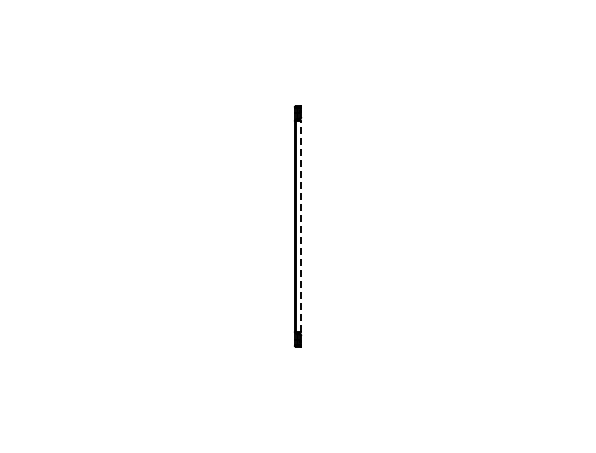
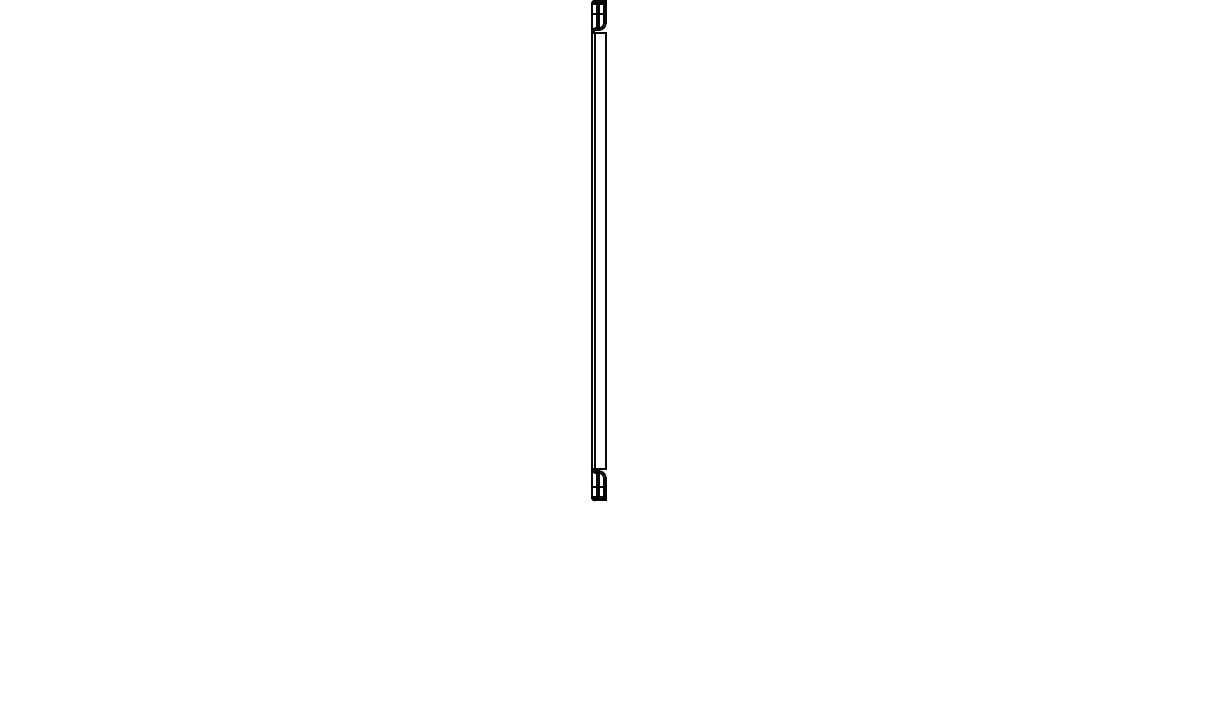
line: (301, 226) -> (606, 250), dashed -> solid

